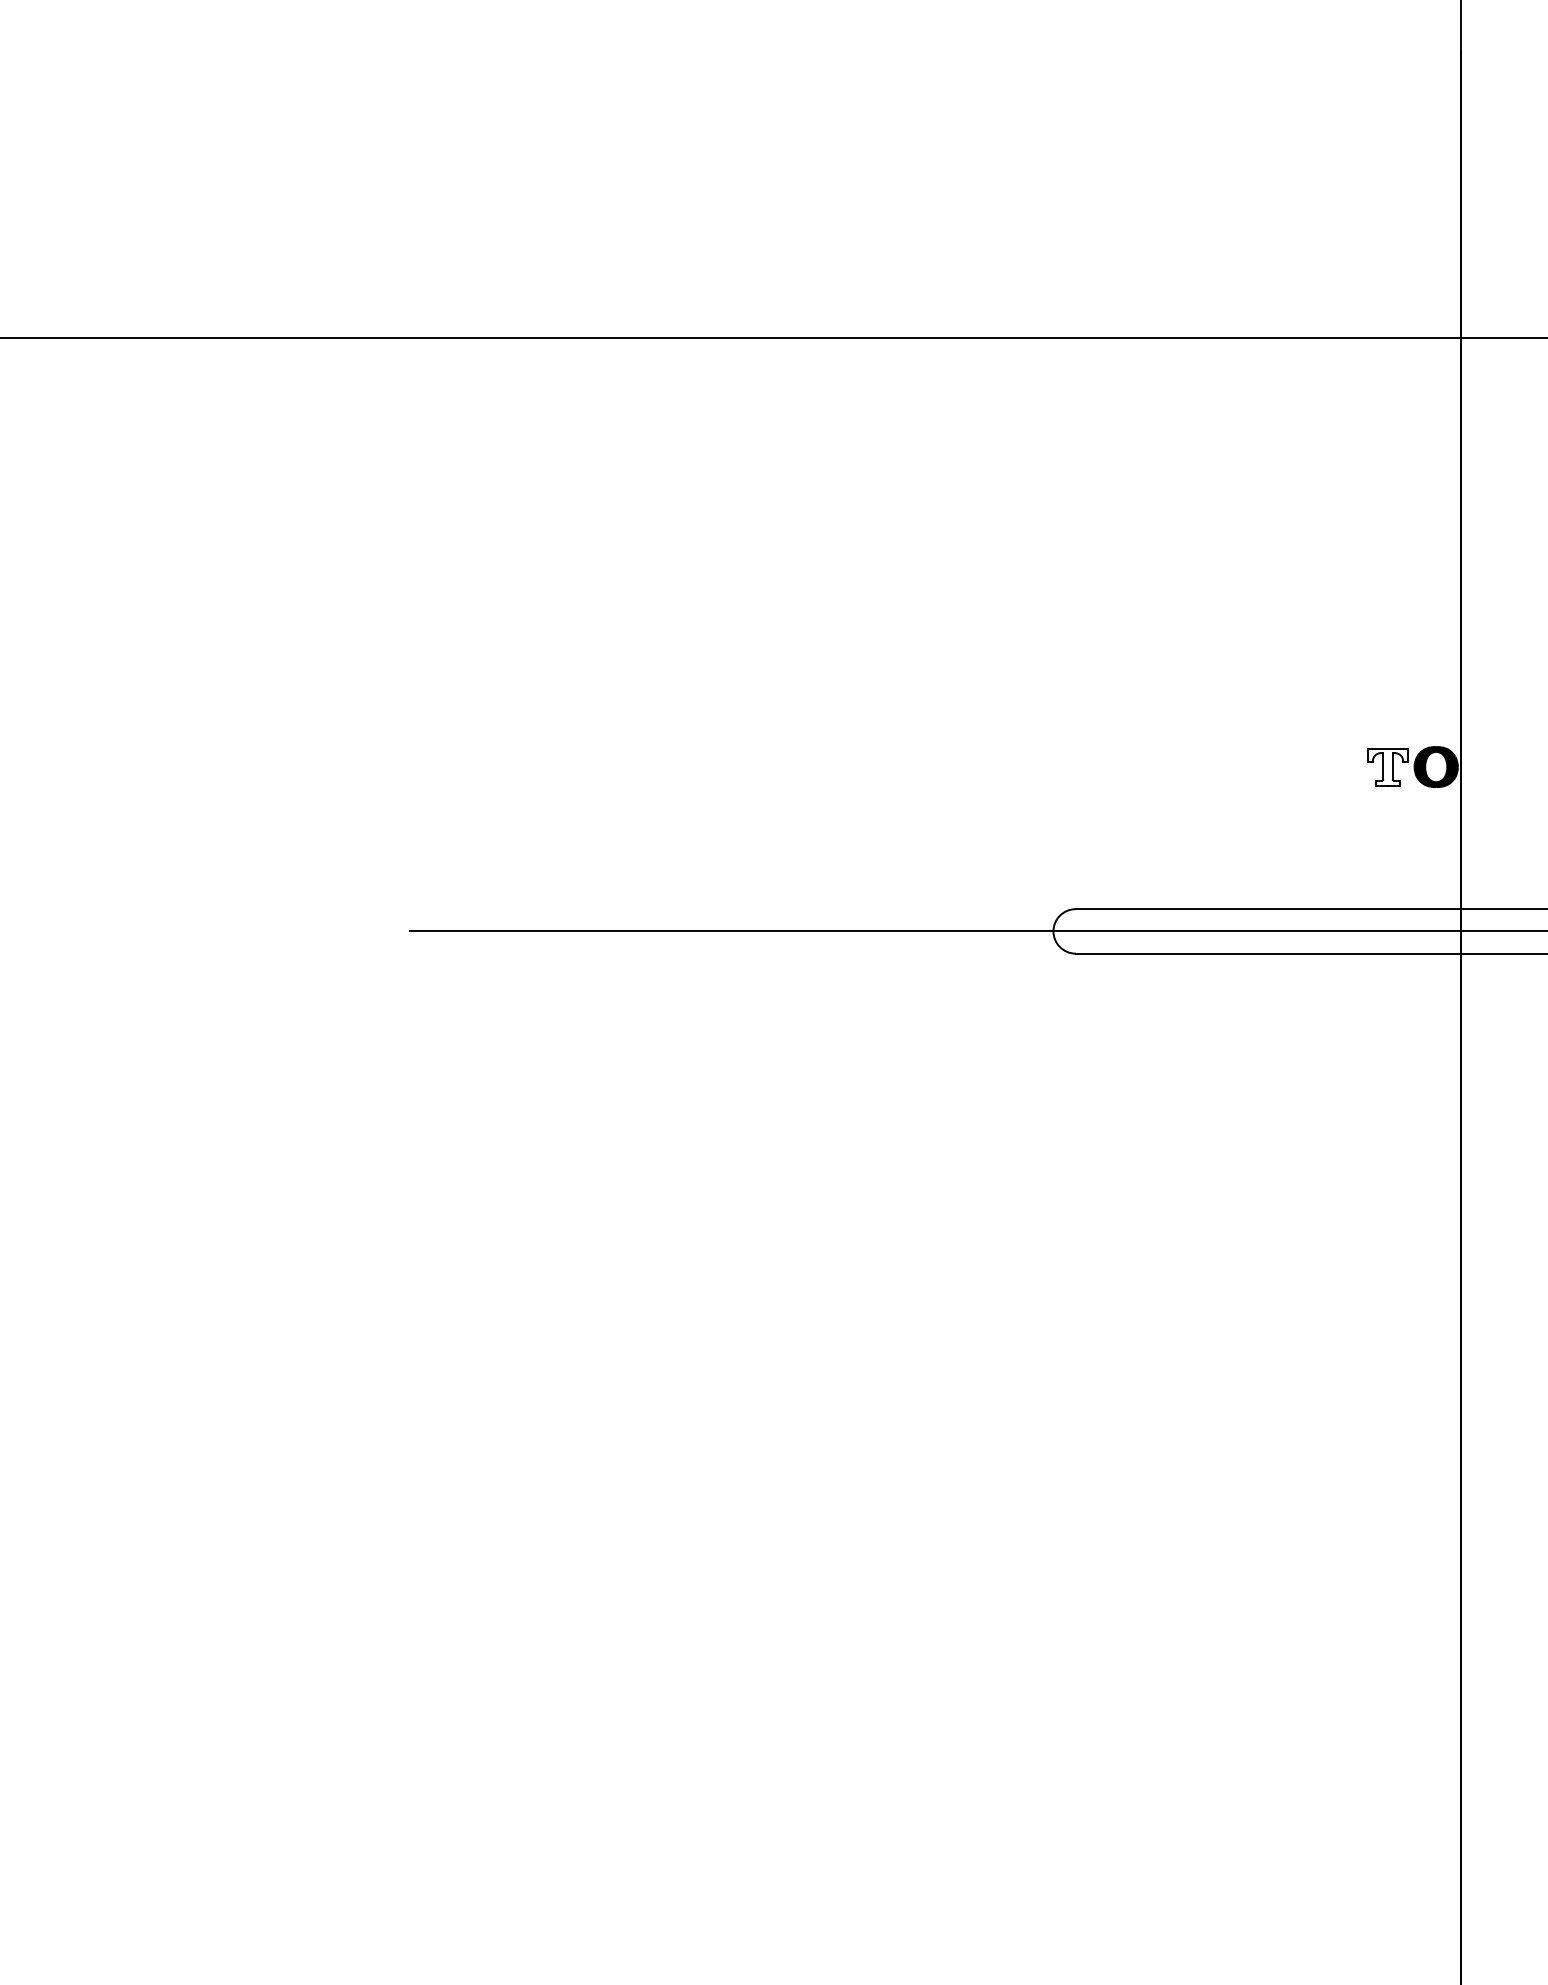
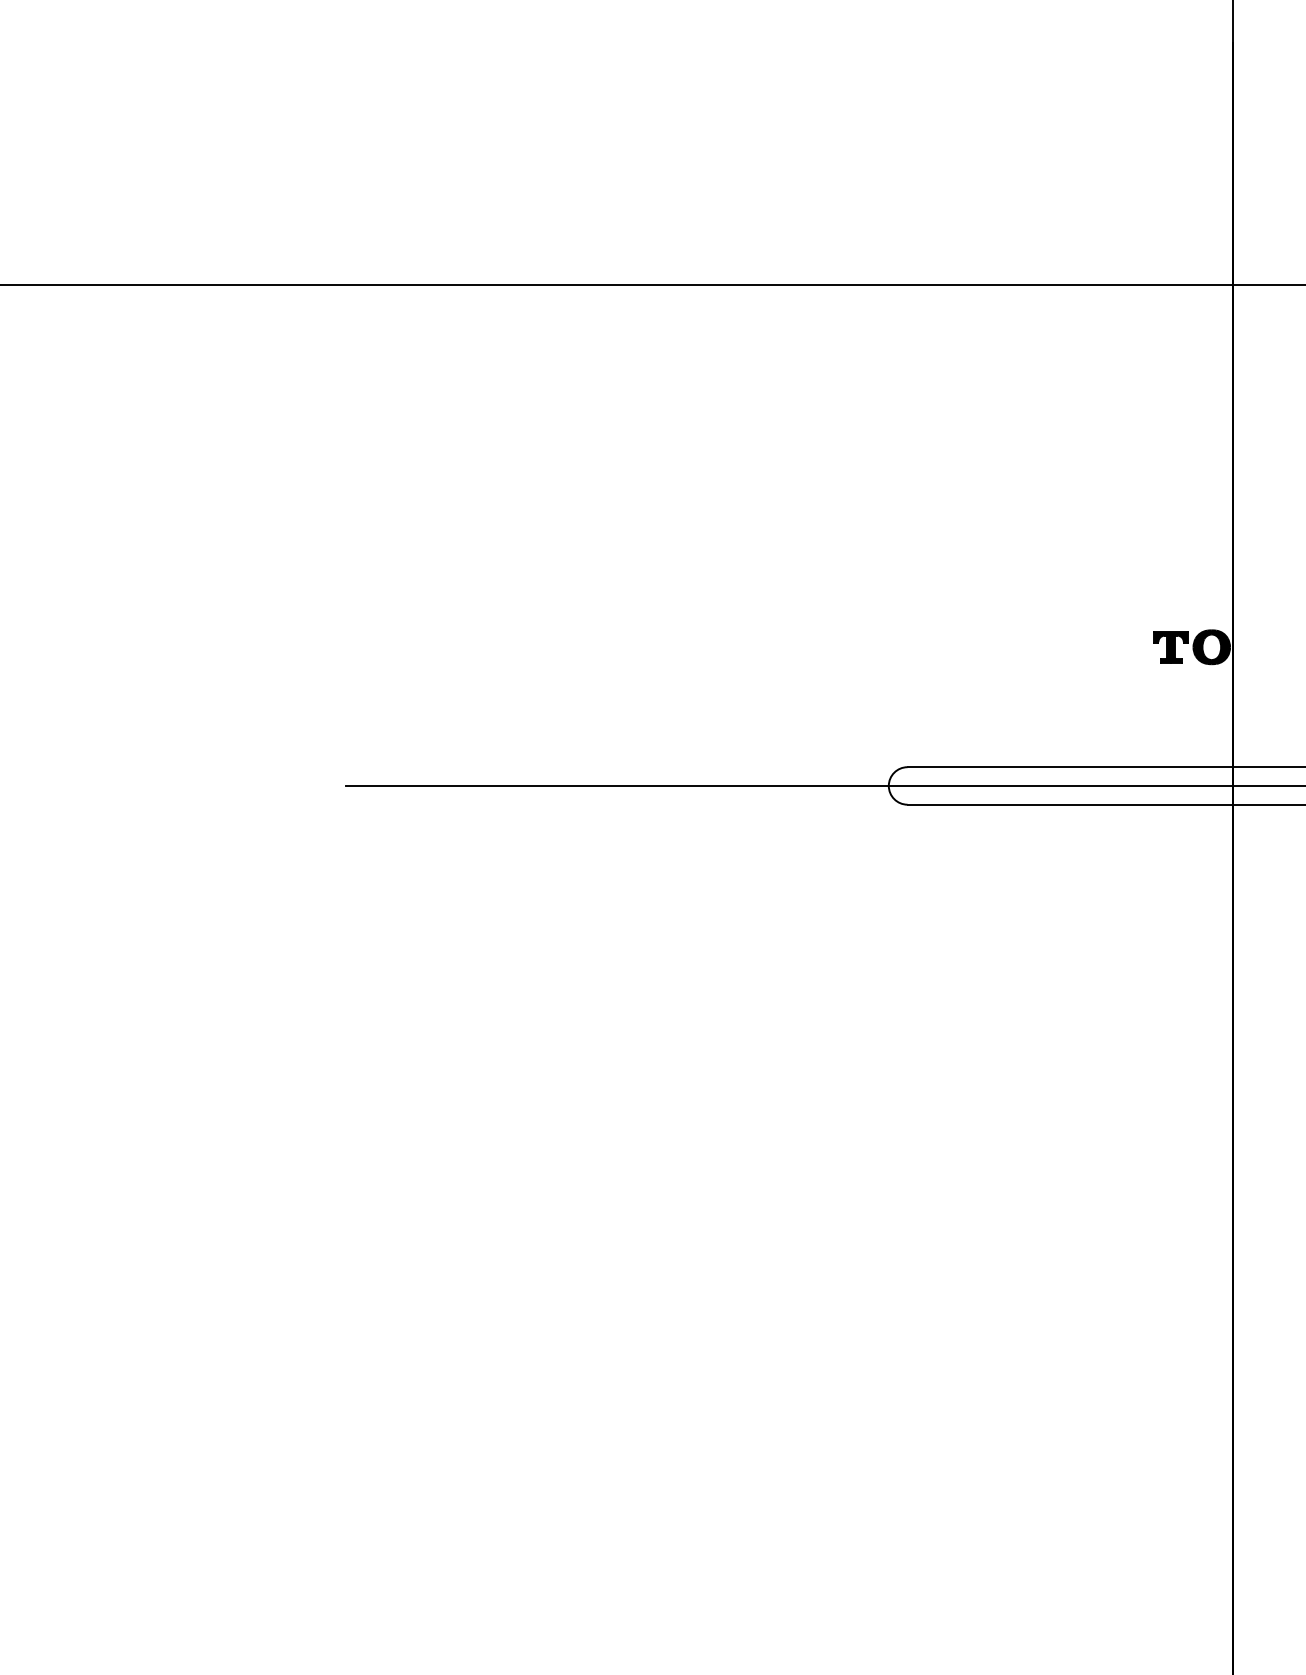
fill: (1387, 766) -> (1170, 646), added

